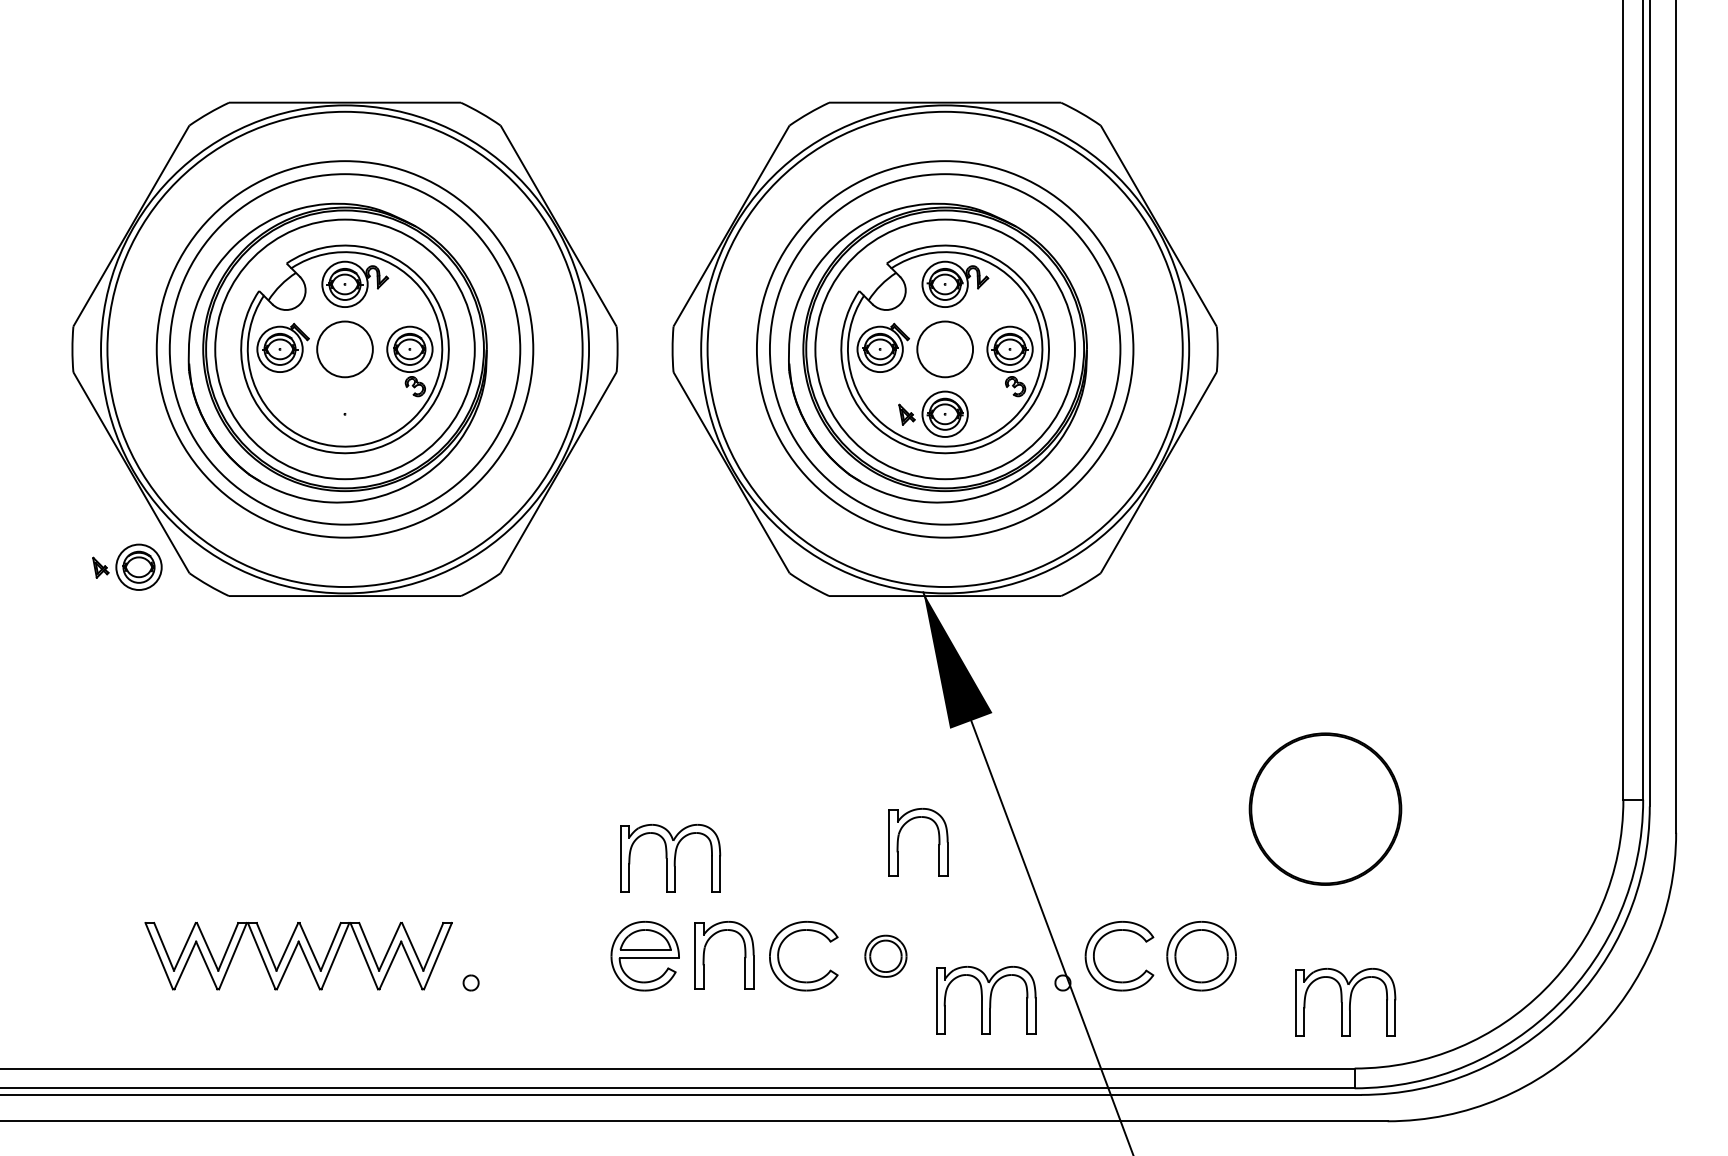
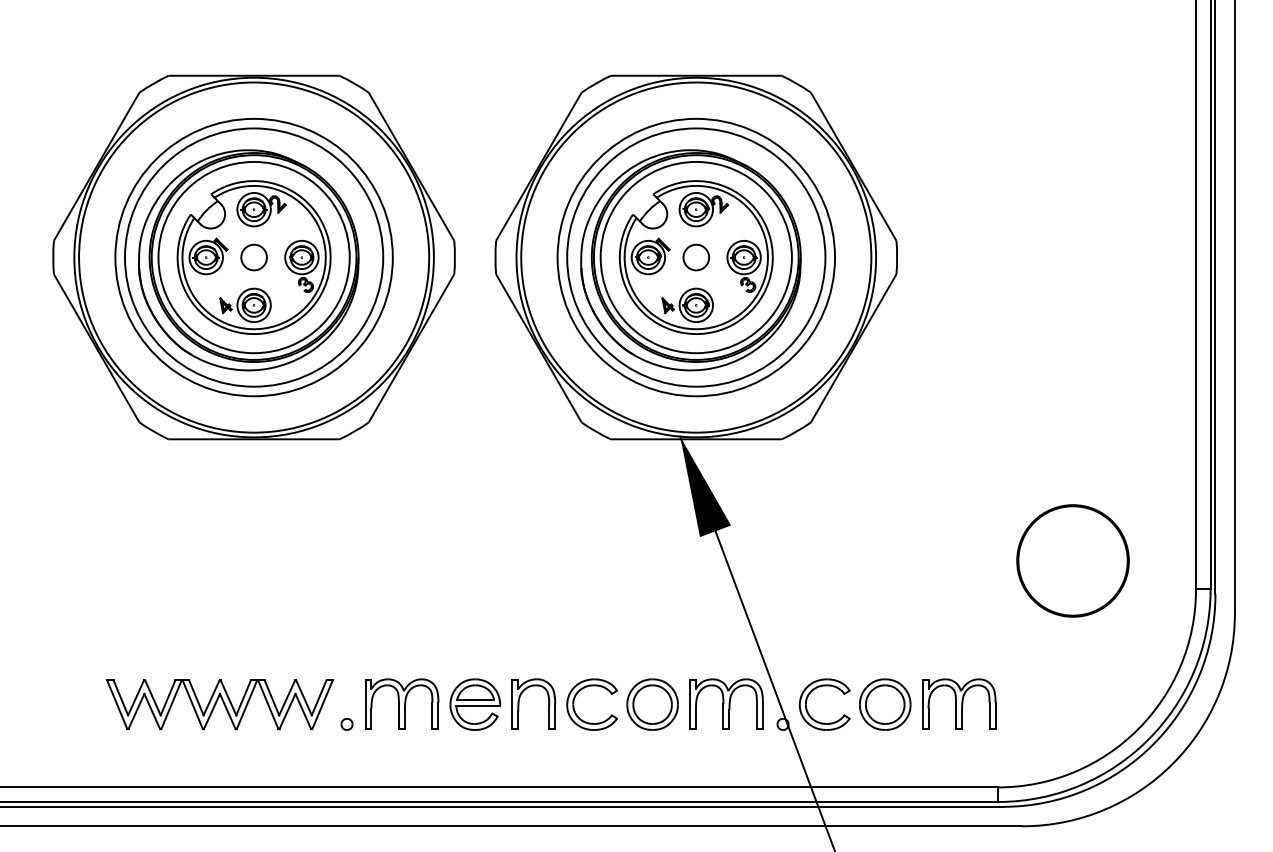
circle: (344, 349) -> (253, 257), size x0.62
circle: (944, 349) -> (695, 257), size x0.62
part: (127, 566) -> (245, 304), moved
part: (1325, 808) -> (1073, 560), moved
part: (899, 837) -> (662, 617), removed
part: (670, 858) -> (401, 704), moved
part: (885, 956) -> (652, 704), size x1.67
part: (986, 1000) -> (726, 704), moved
part: (1345, 1002) -> (958, 704), moved

